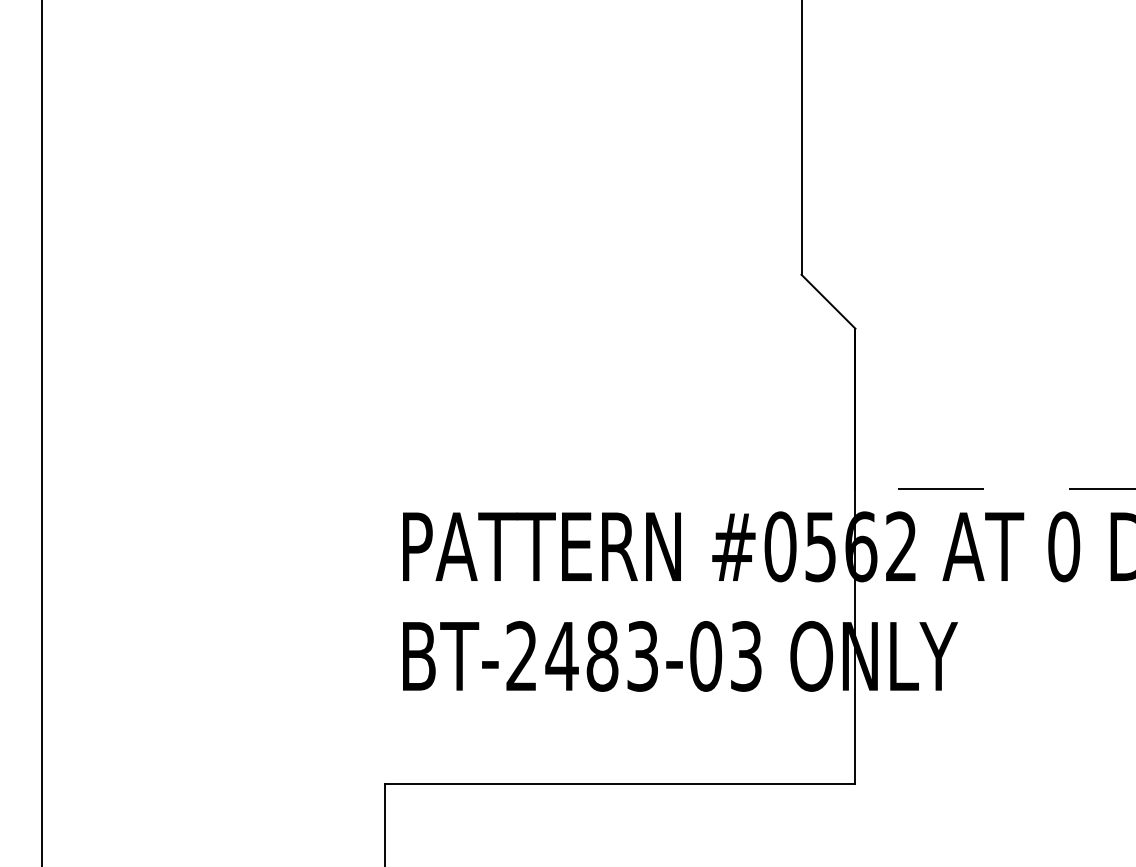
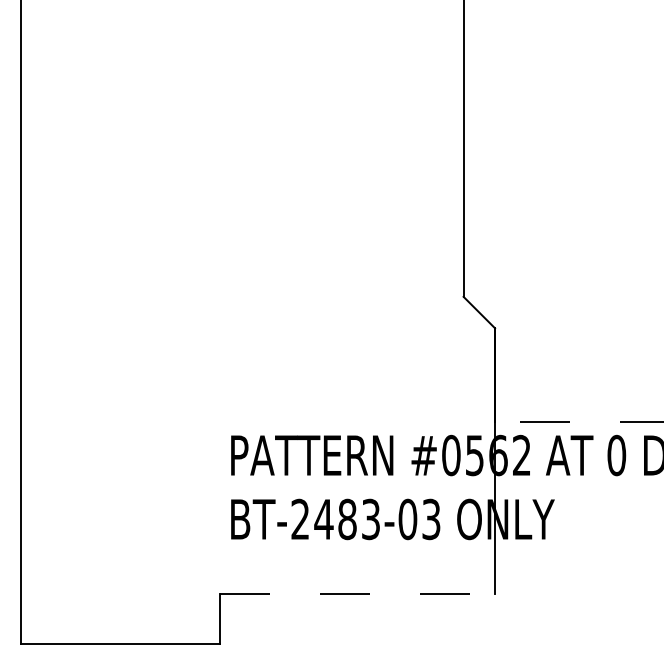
line: (621, 783) -> (358, 593), solid -> dashed

